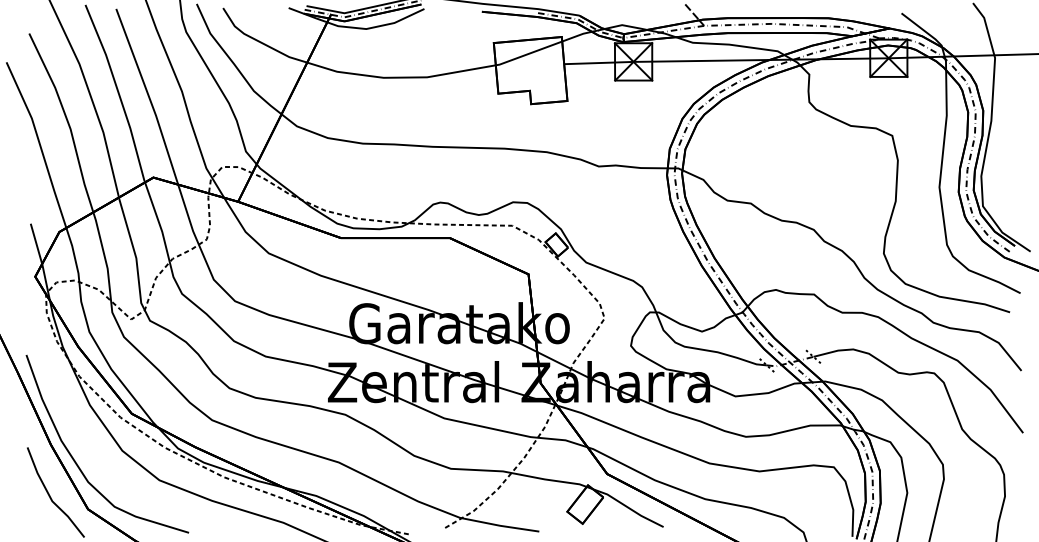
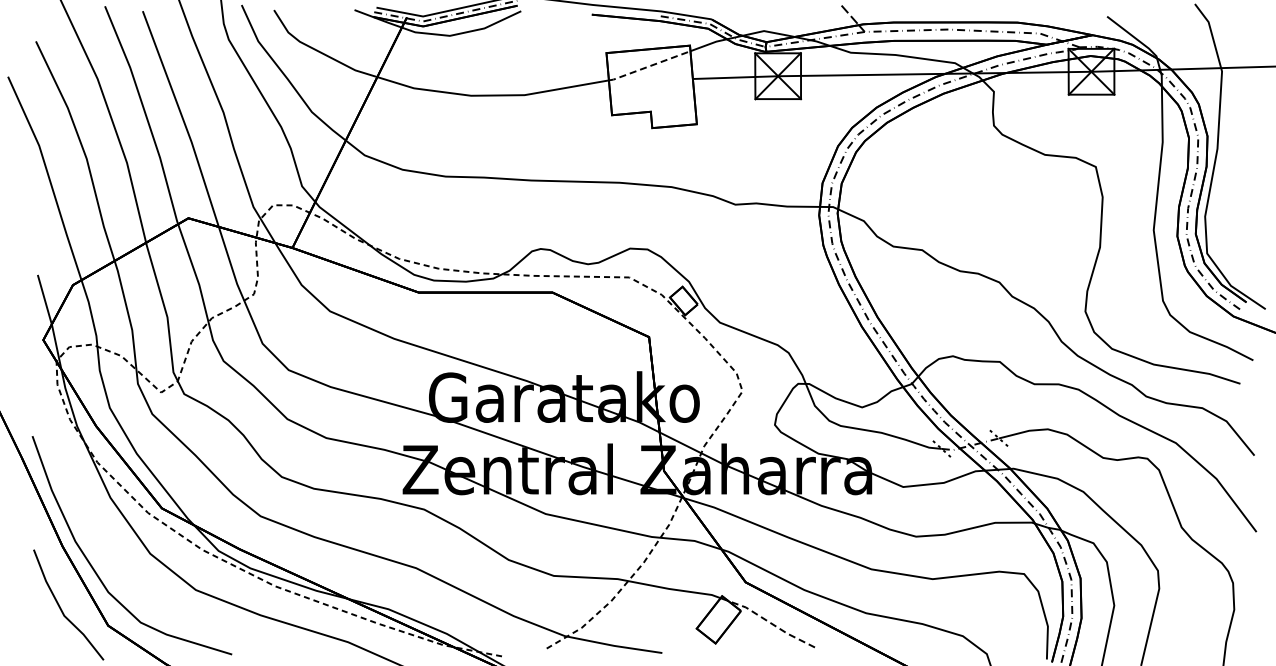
line: (528, 53) -> (649, 66), solid -> dashed
line: (628, 507) -> (771, 623), solid -> dashed

